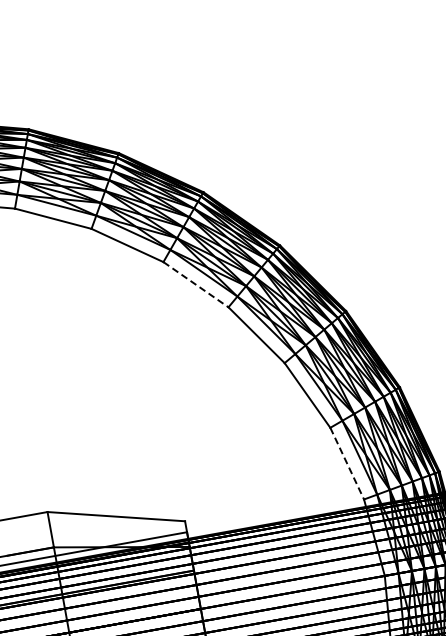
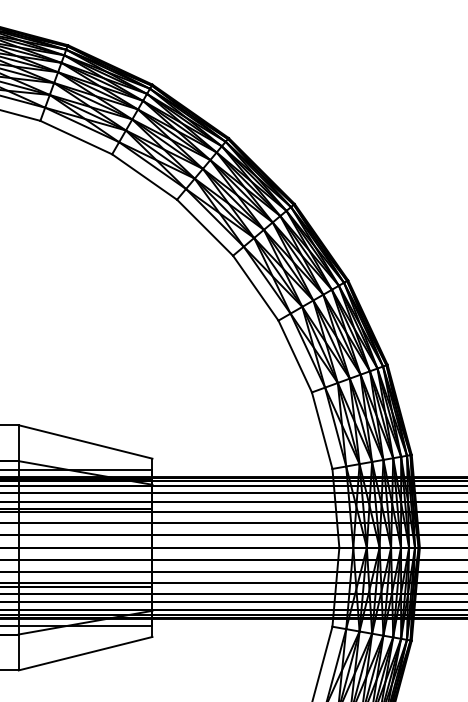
line: (196, 284) -> (205, 227), dashed -> solid
line: (347, 463) -> (322, 430), dashed -> solid

